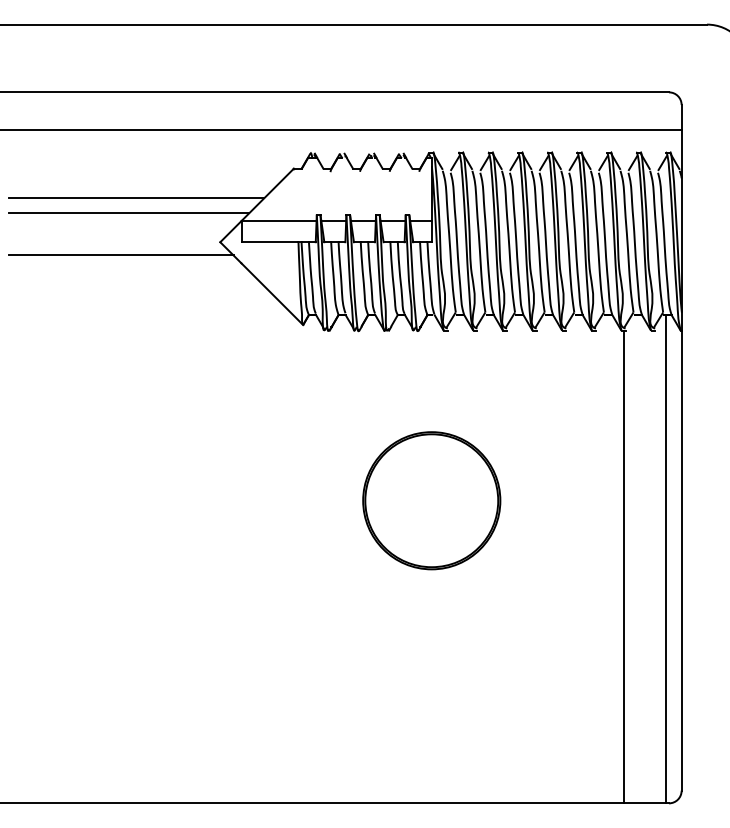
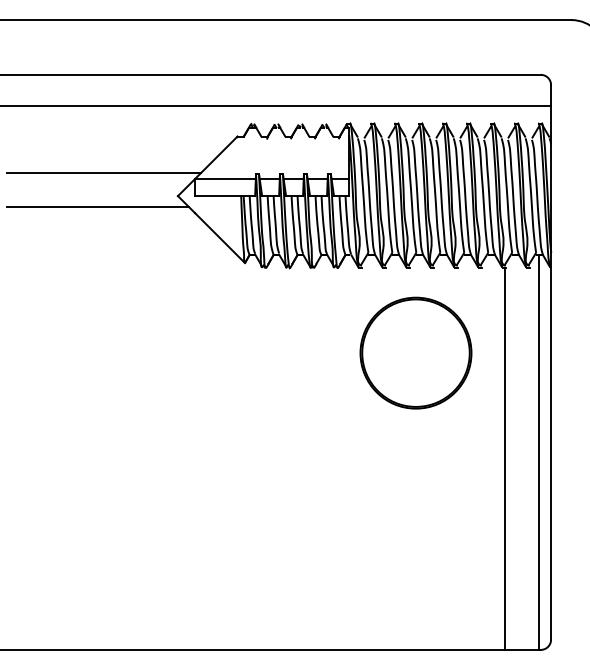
line: (135, 198) -> (109, 160), removed
part: (431, 499) -> (415, 352), moved

